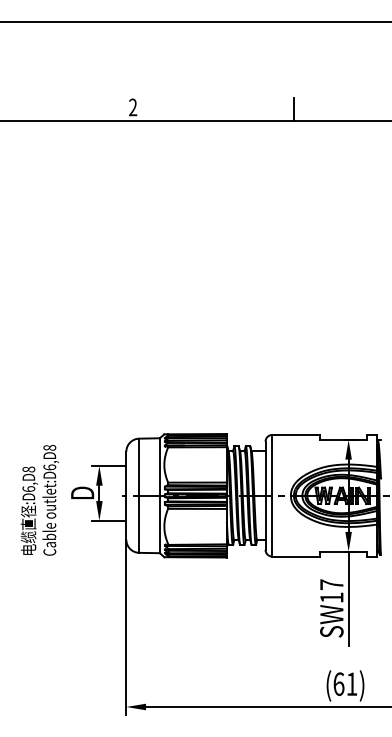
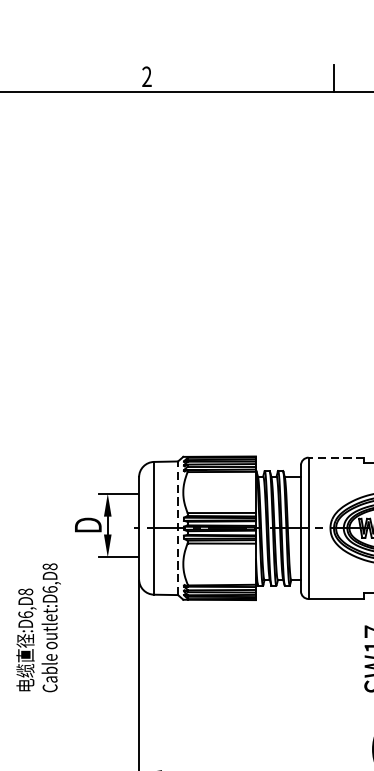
line: (296, 434) -> (336, 457), solid -> dashed
line: (159, 495) -> (177, 528), solid -> dashed
text: (39, 500) -> (38, 628), moved

